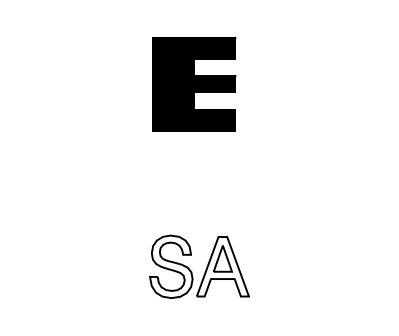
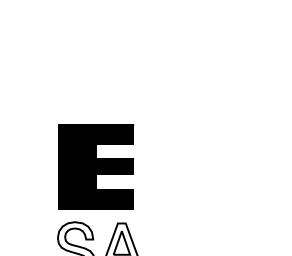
part: (194, 83) -> (96, 166), moved

